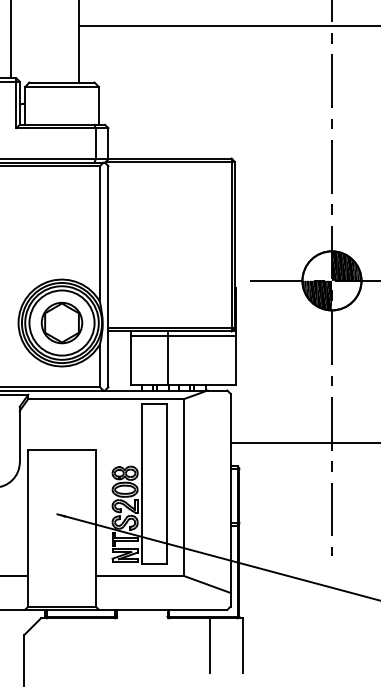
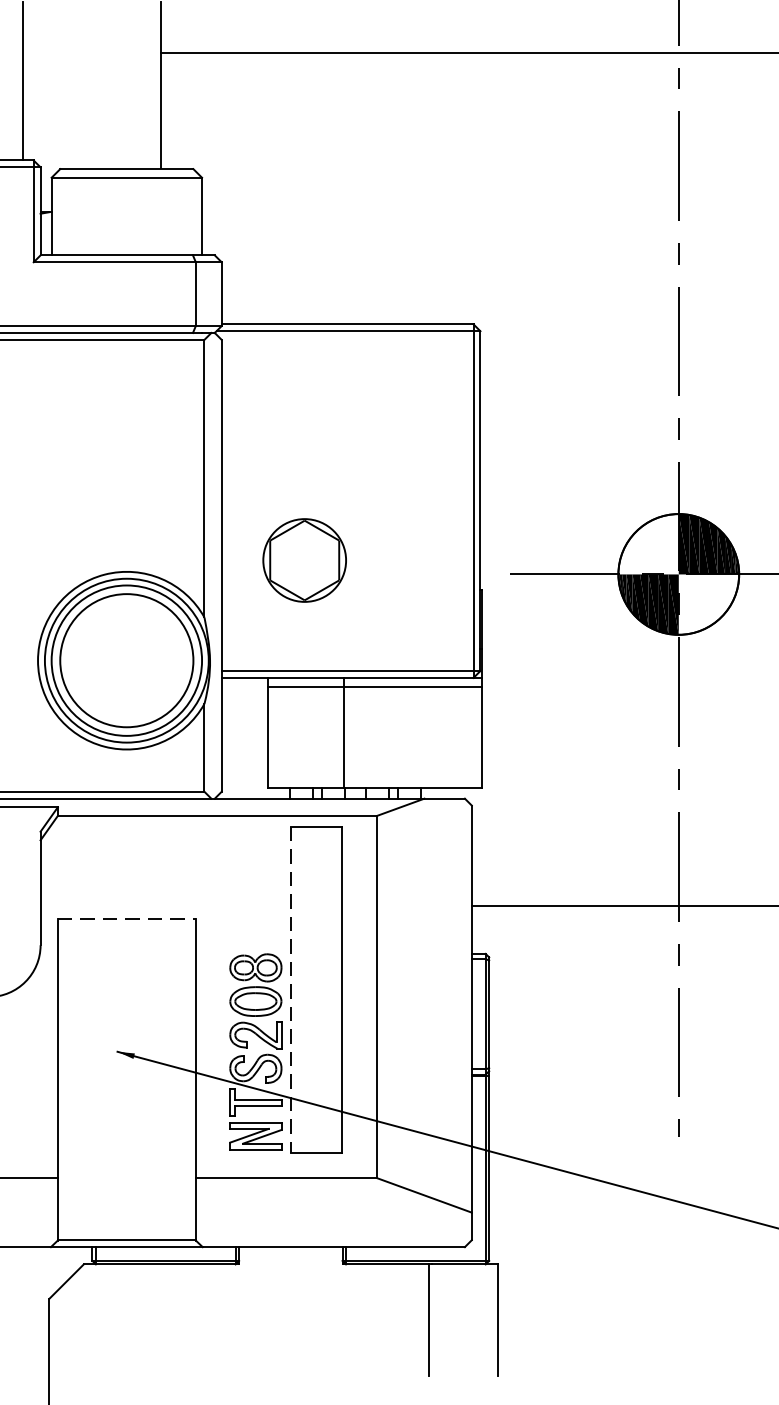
part: (61, 322) -> (303, 559), moved
line: (62, 449) -> (127, 919), solid -> dashed
line: (142, 484) -> (291, 990), solid -> dashed

